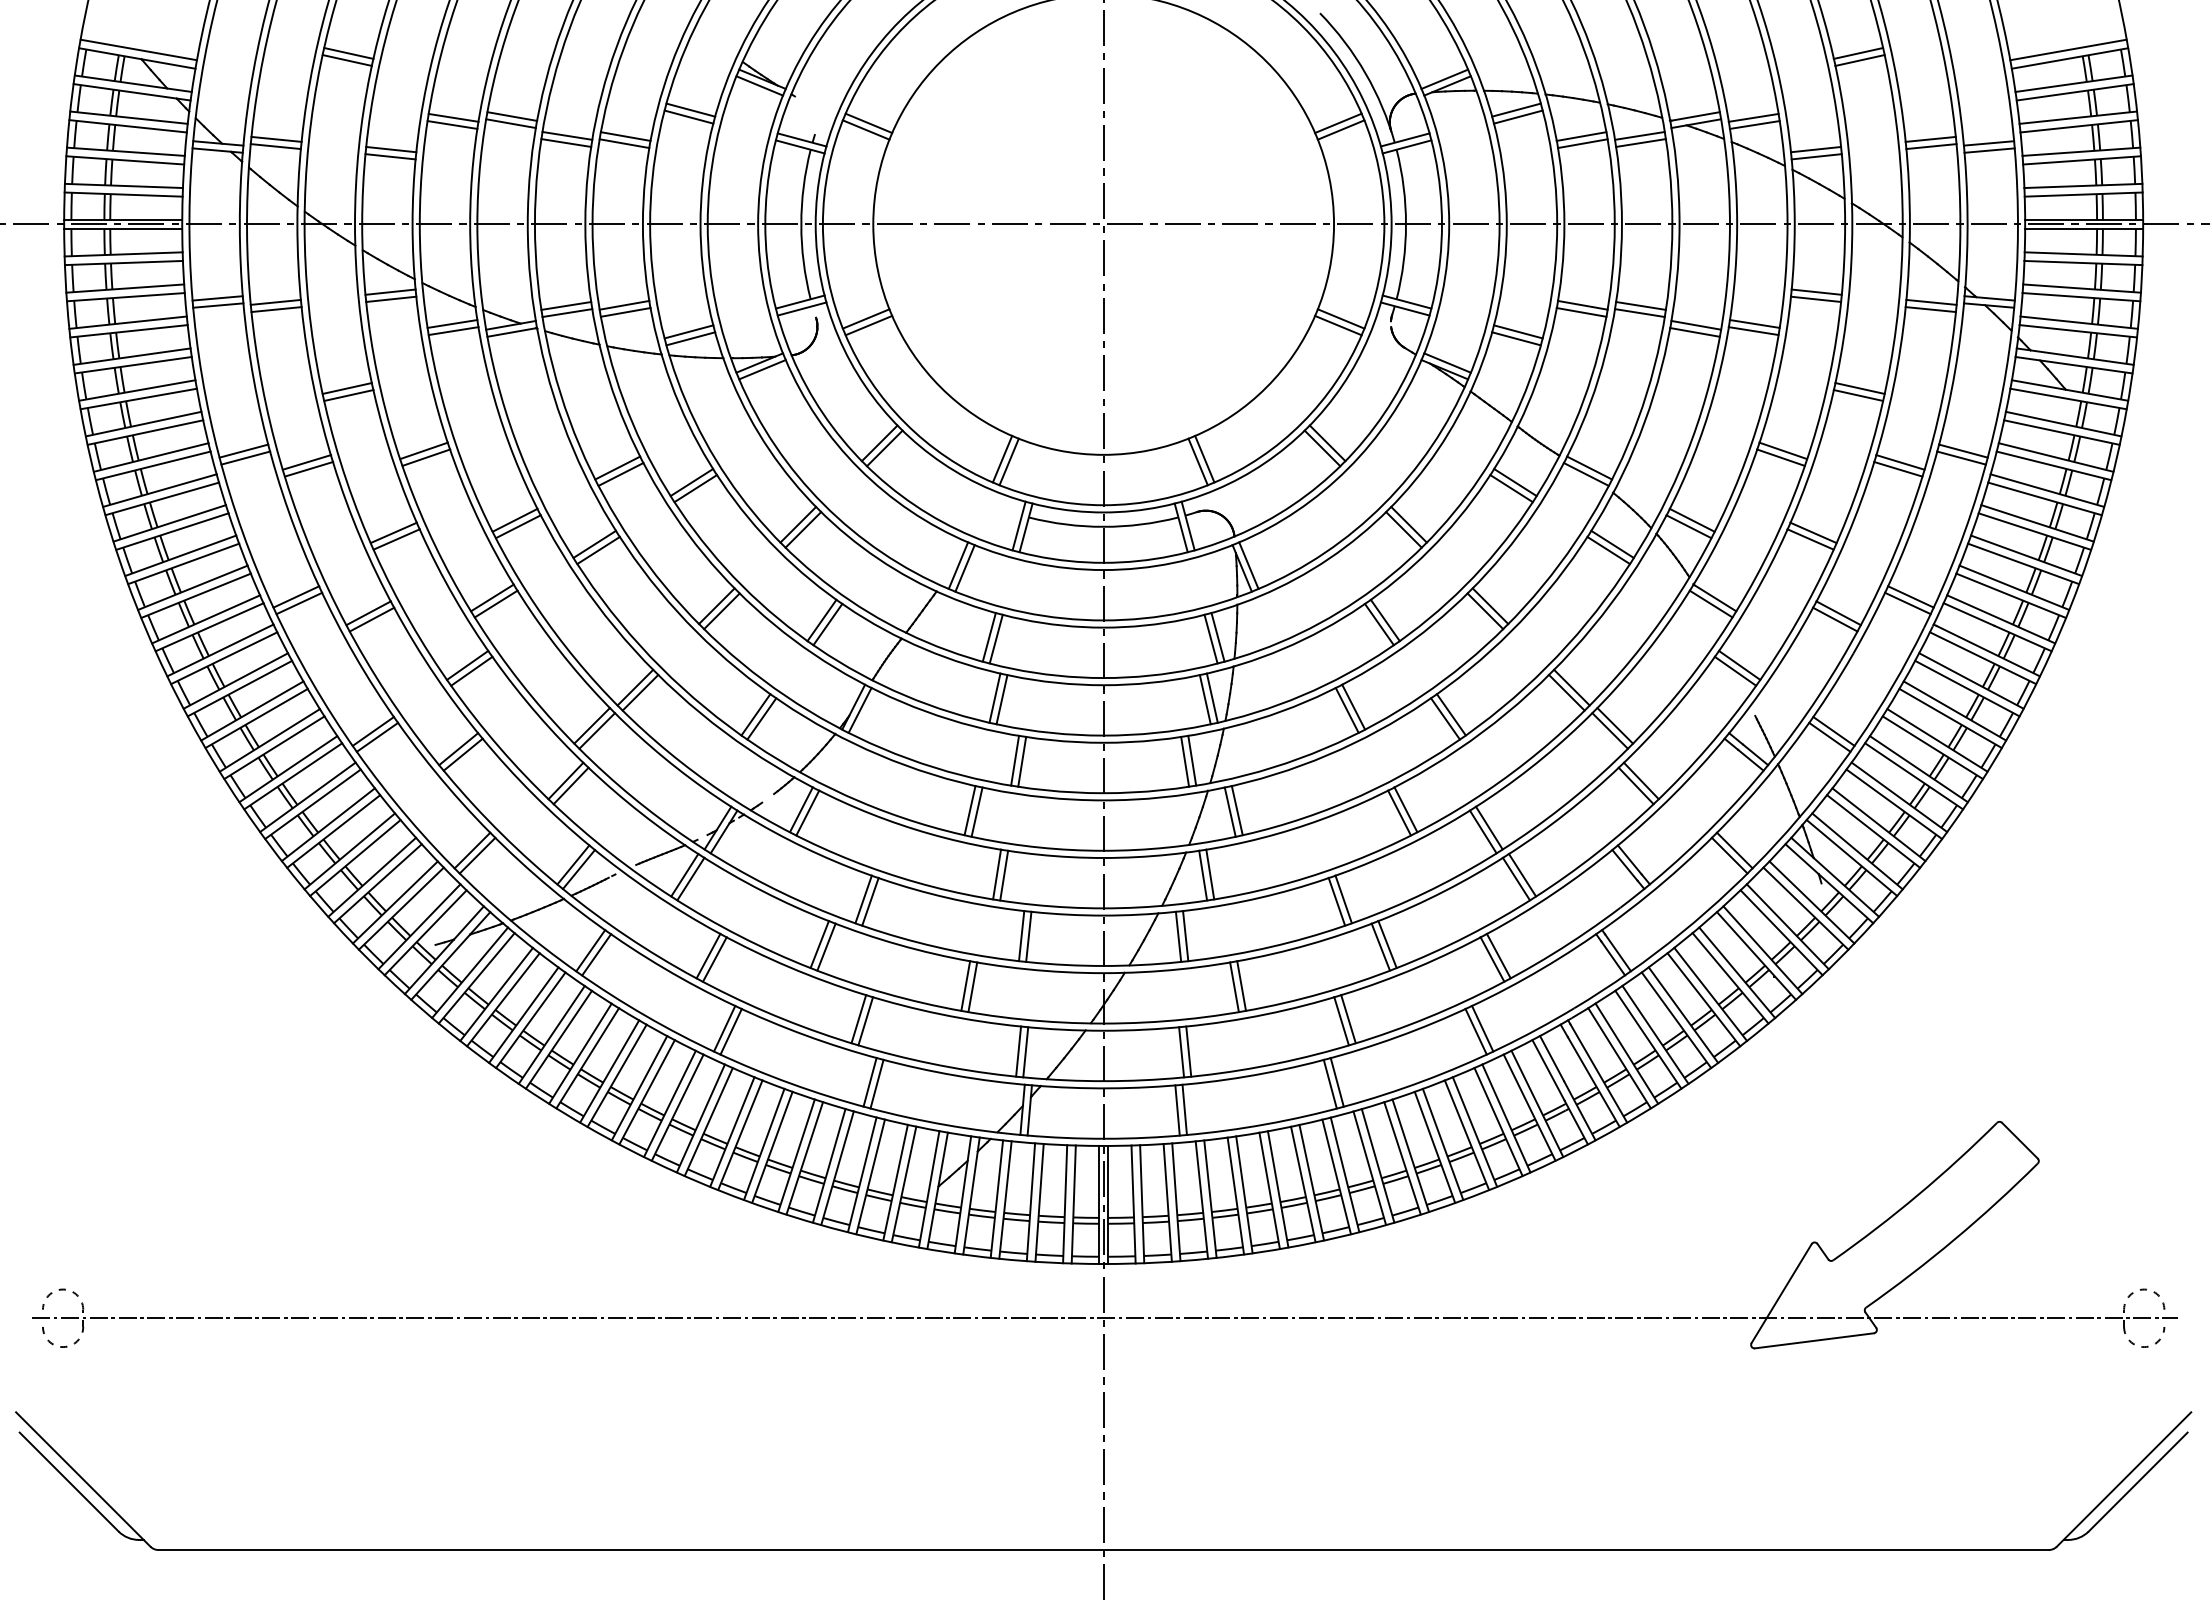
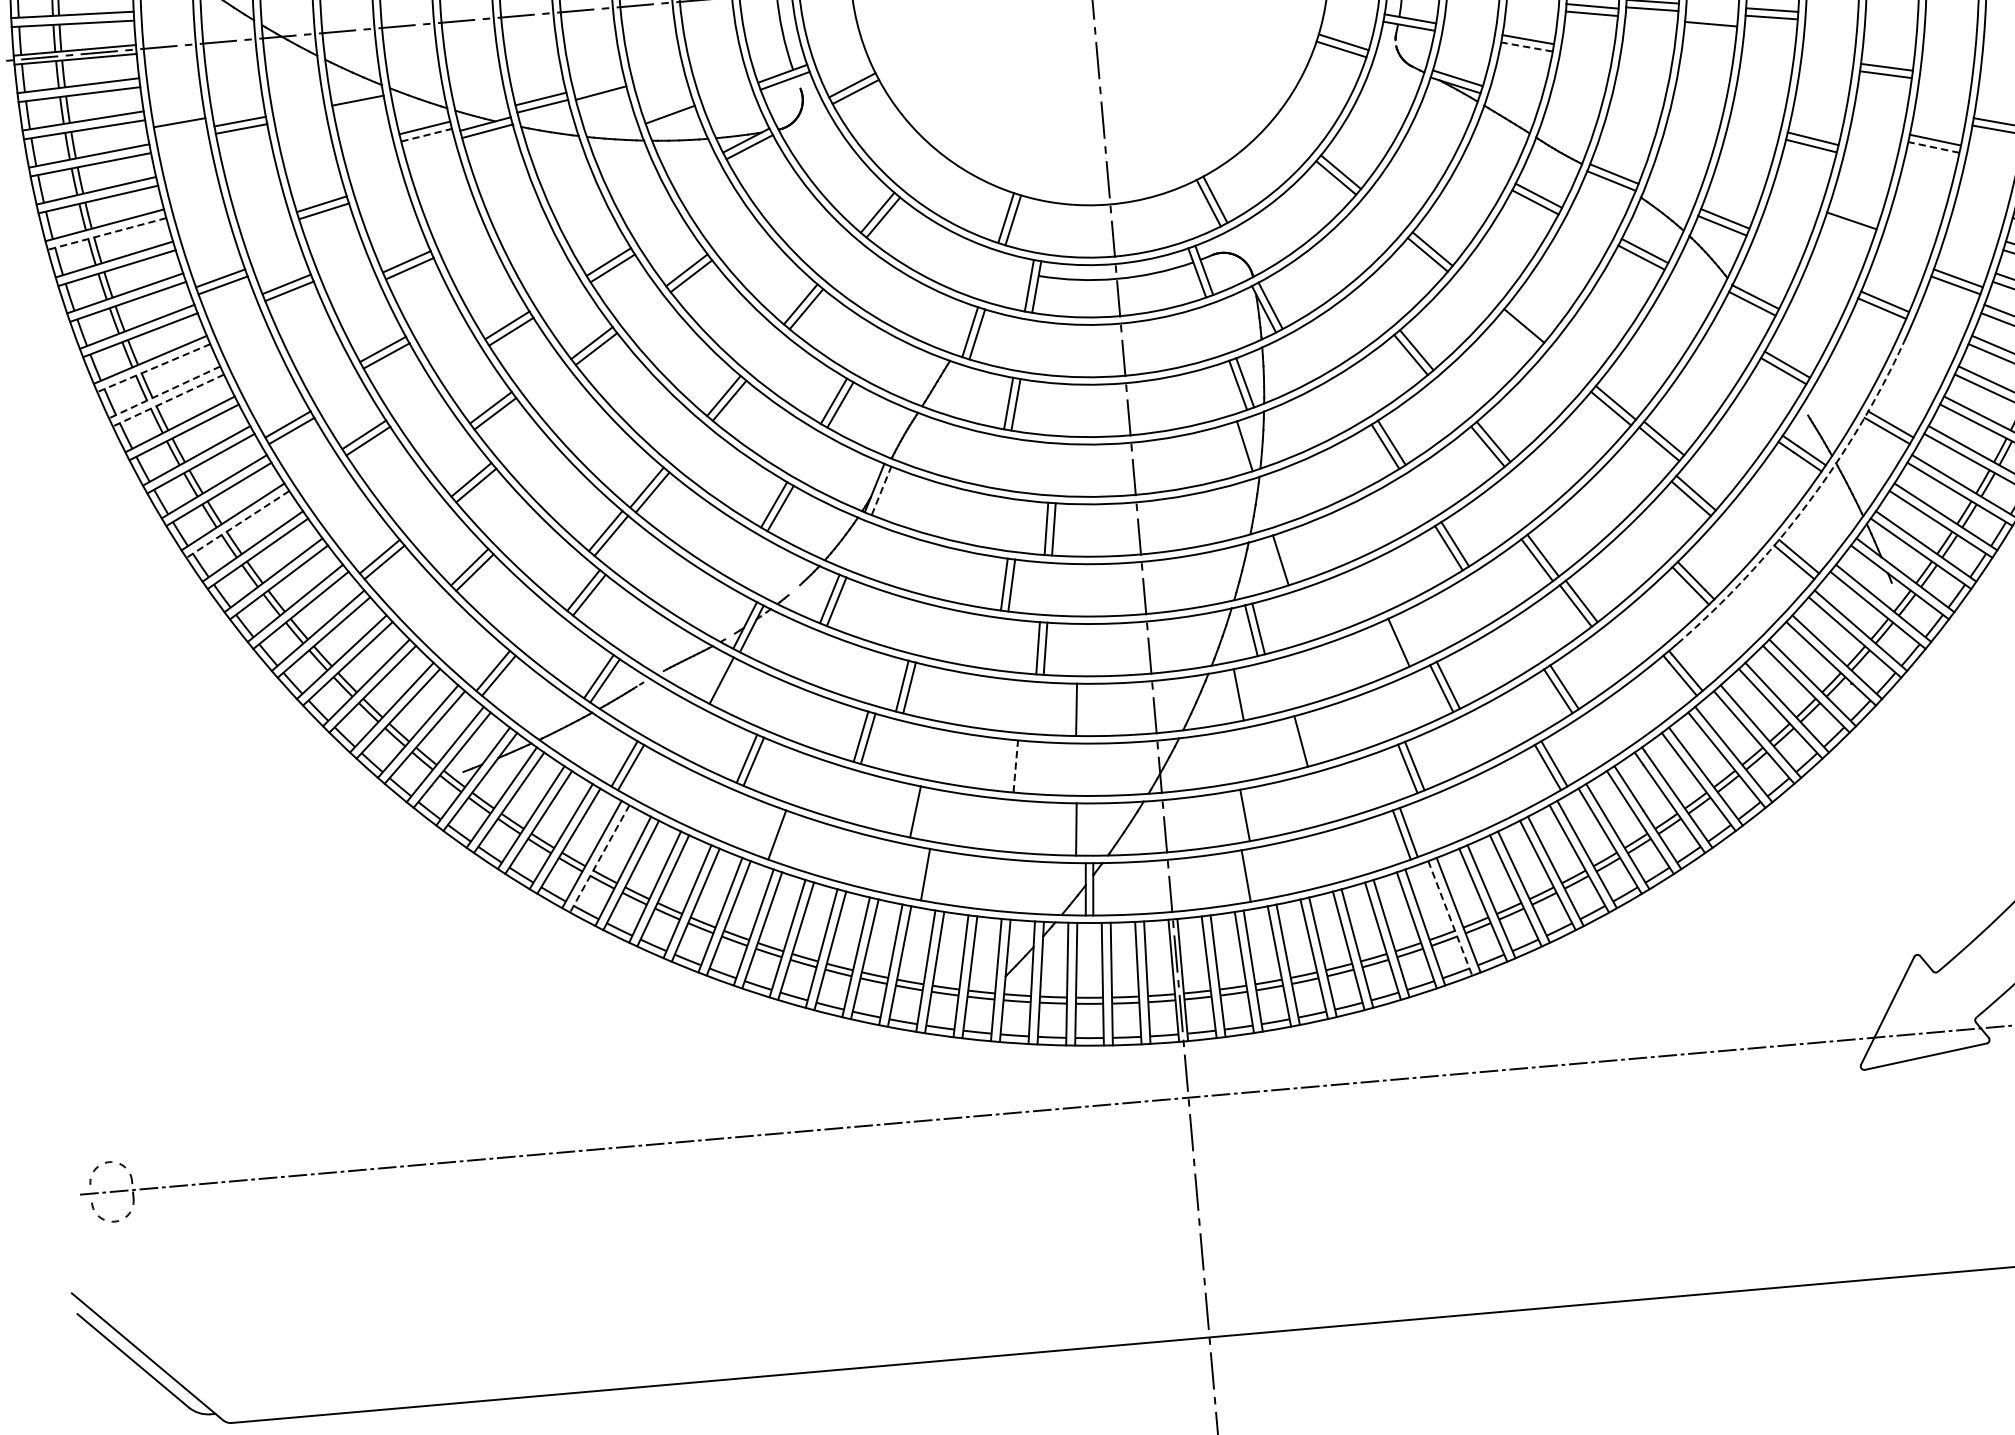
line: (391, 298) -> (359, 107), removed
line: (218, 305) -> (181, 130), removed
line: (625, 312) -> (602, 100), removed
line: (1696, 324) -> (1711, 15), removed
line: (454, 331) -> (427, 135), solid -> dashed
line: (690, 338) -> (672, 121), removed
line: (1515, 338) -> (1525, 46), solid -> dashed
line: (138, 399) -> (106, 234), solid -> dashed
line: (1897, 469) -> (1932, 147), solid -> dashed
line: (172, 531) -> (153, 367), solid -> dashed
line: (1810, 539) -> (1849, 228), removed
line: (180, 555) -> (164, 392), solid -> dashed
line: (183, 564) -> (168, 401), solid -> dashed
line: (1485, 611) -> (1519, 331), removed
line: (239, 688) -> (237, 524), solid -> dashed
line: (994, 697) -> (1019, 465), removed
line: (1001, 699) -> (1026, 466), removed
line: (1204, 699) -> (1236, 448), removed
line: (860, 709) -> (881, 489), solid -> dashed
line: (1192, 760) -> (1229, 512), removed
line: (1185, 761) -> (1222, 514), removed
arc: (1746, 801) -> (1806, 504), solid -> dashed
line: (1229, 811) -> (1272, 561), removed
line: (684, 874) -> (714, 676), removed
line: (1336, 901) -> (1391, 645), removed
line: (1021, 935) -> (1068, 709), removed
line: (1178, 936) -> (1231, 695), removed
line: (965, 985) -> (1015, 765), solid -> dashed
line: (972, 987) -> (1022, 767), removed
line: (1234, 987) -> (1293, 743), removed
line: (858, 1018) -> (907, 809), removed
line: (724, 1028) -> (770, 832), removed
line: (558, 1040) -> (599, 859), solid -> dashed
line: (1188, 1051) -> (1252, 813), removed
line: (1025, 1052) -> (1083, 829), removed
line: (876, 1083) -> (932, 875), removed
line: (1184, 1109) -> (1253, 874), removed
line: (1369, 1168) -> (1449, 918), solid -> dashed

